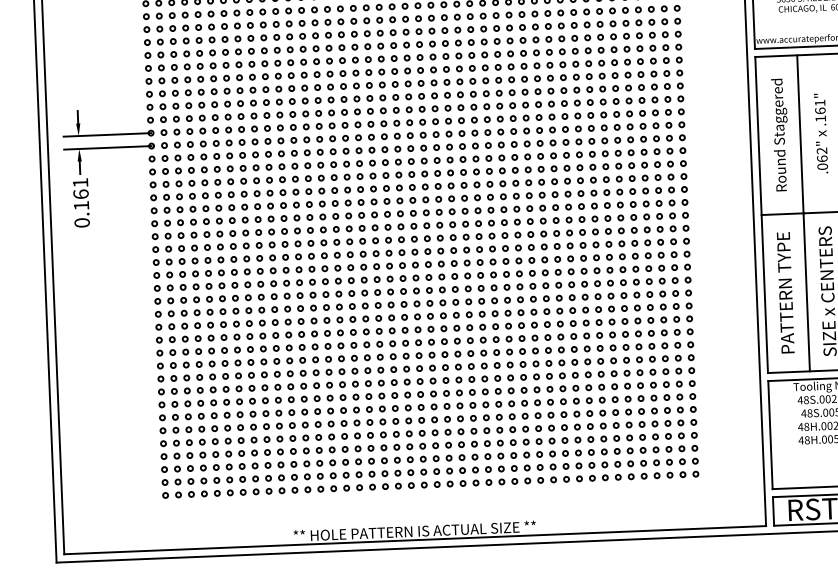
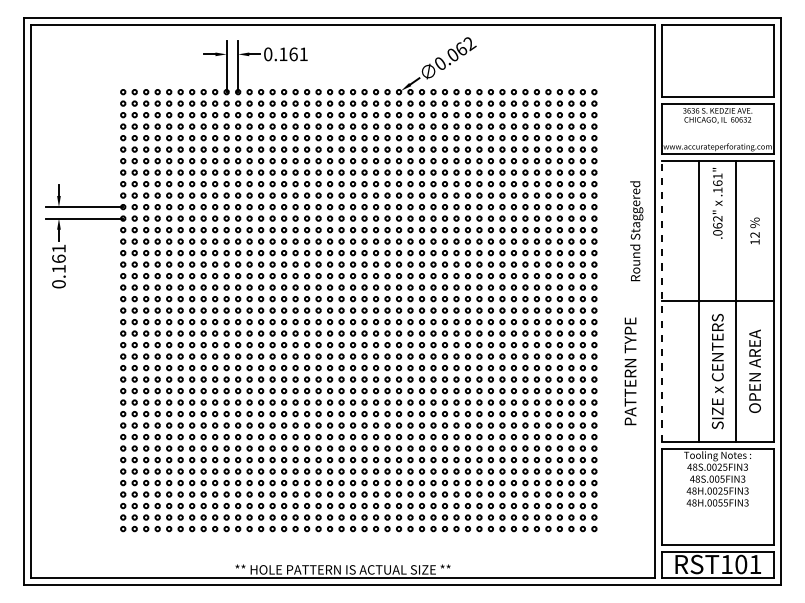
text: (820, 132) -> (717, 202), moved
text: (780, 135) -> (636, 231), moved
line: (761, 215) -> (661, 301), solid -> dashed
text: (785, 292) -> (630, 371), moved

